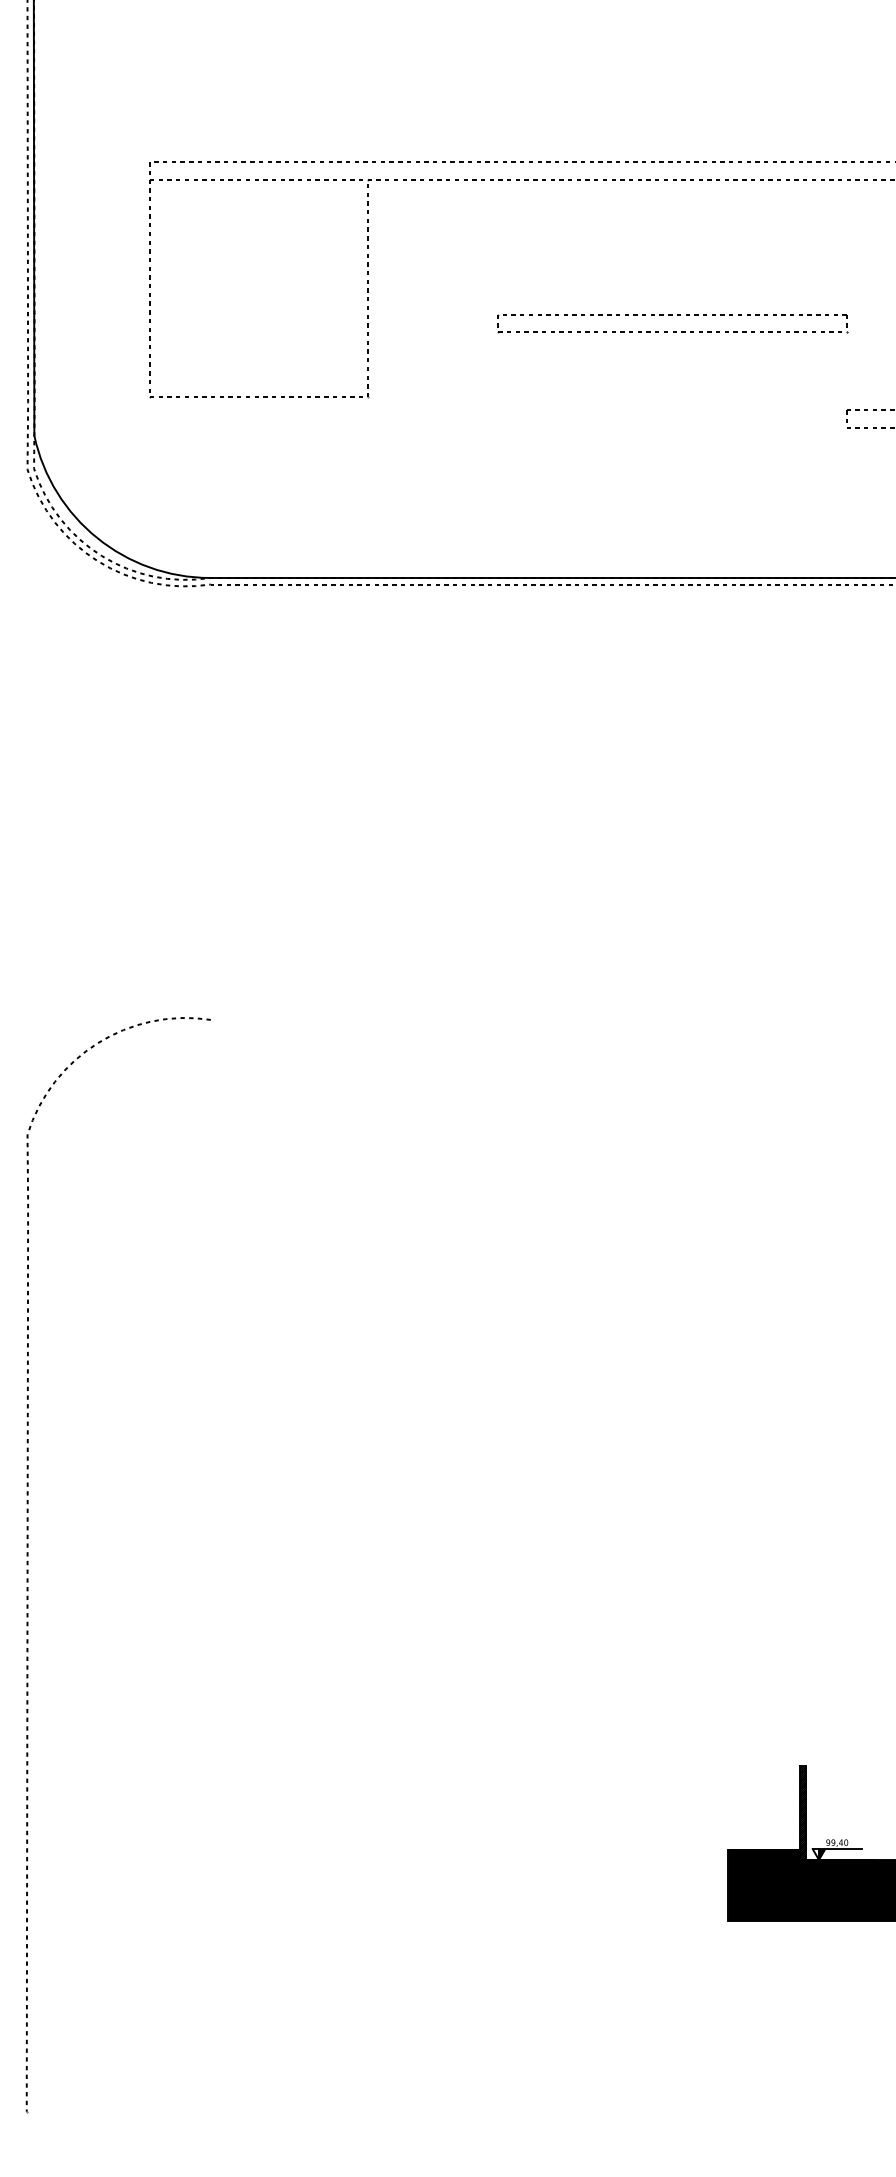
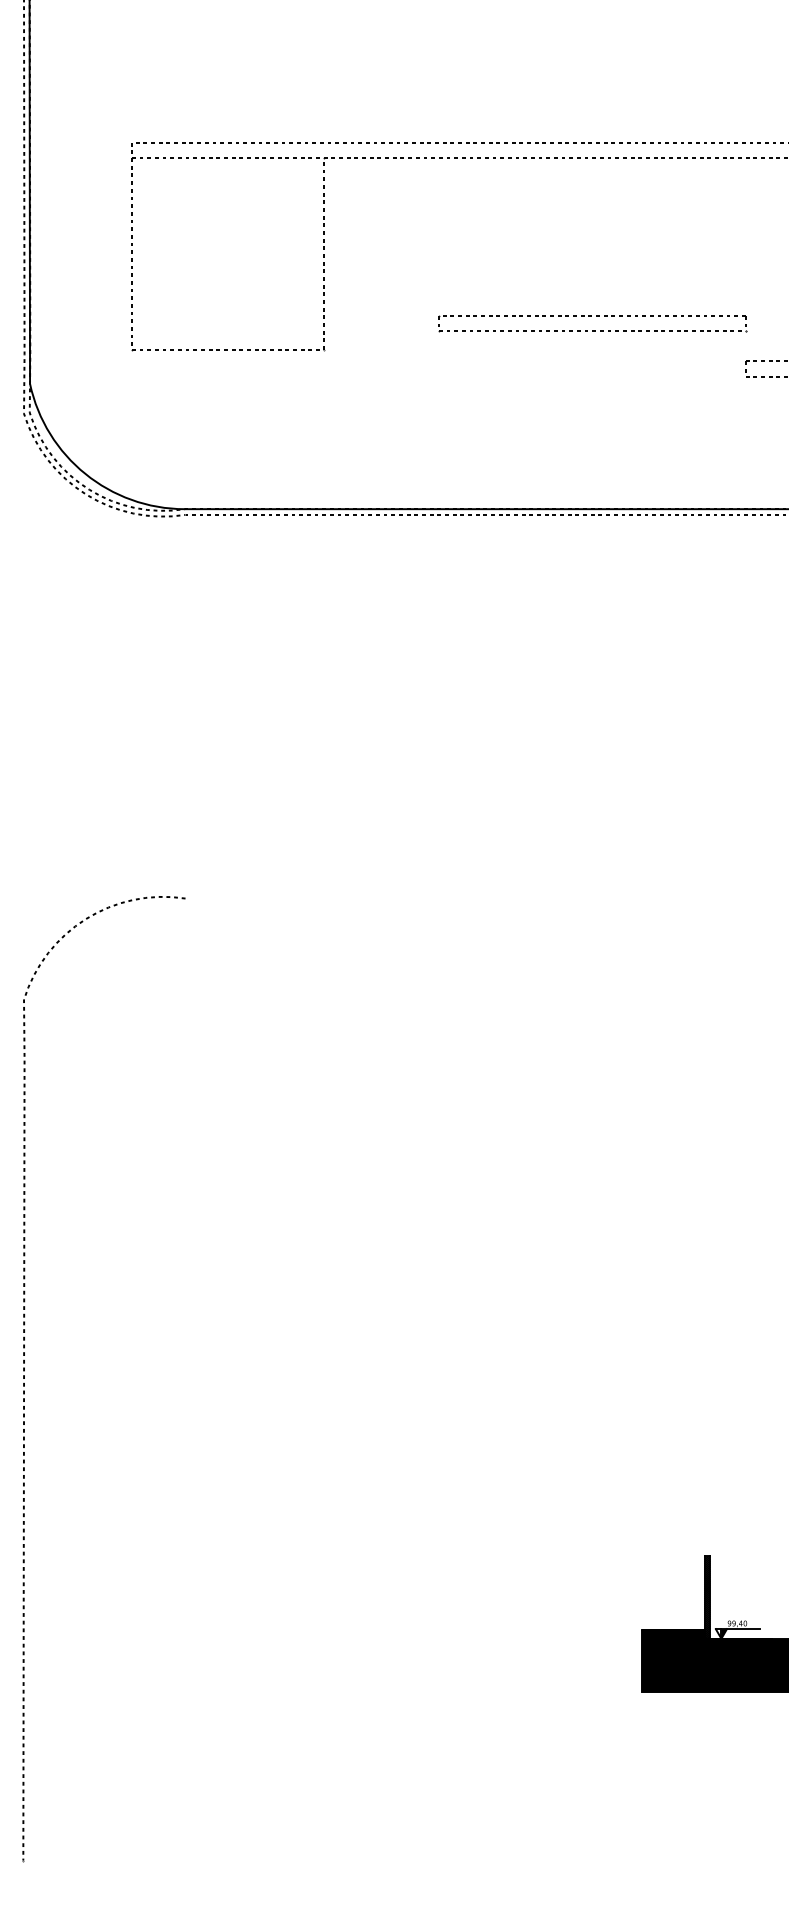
part: (672, 315) -> (592, 316), moved

